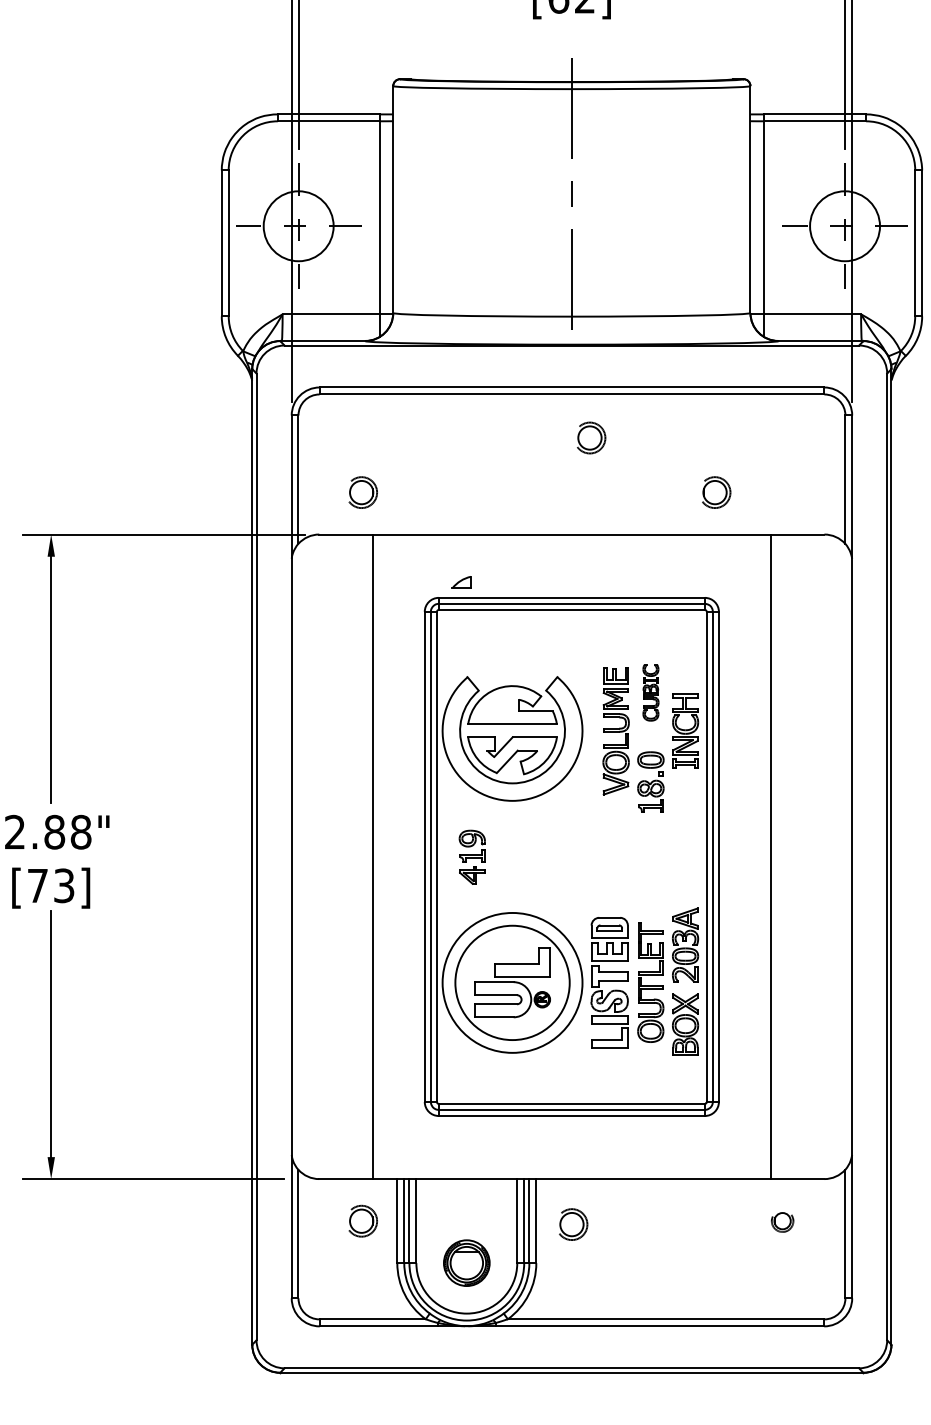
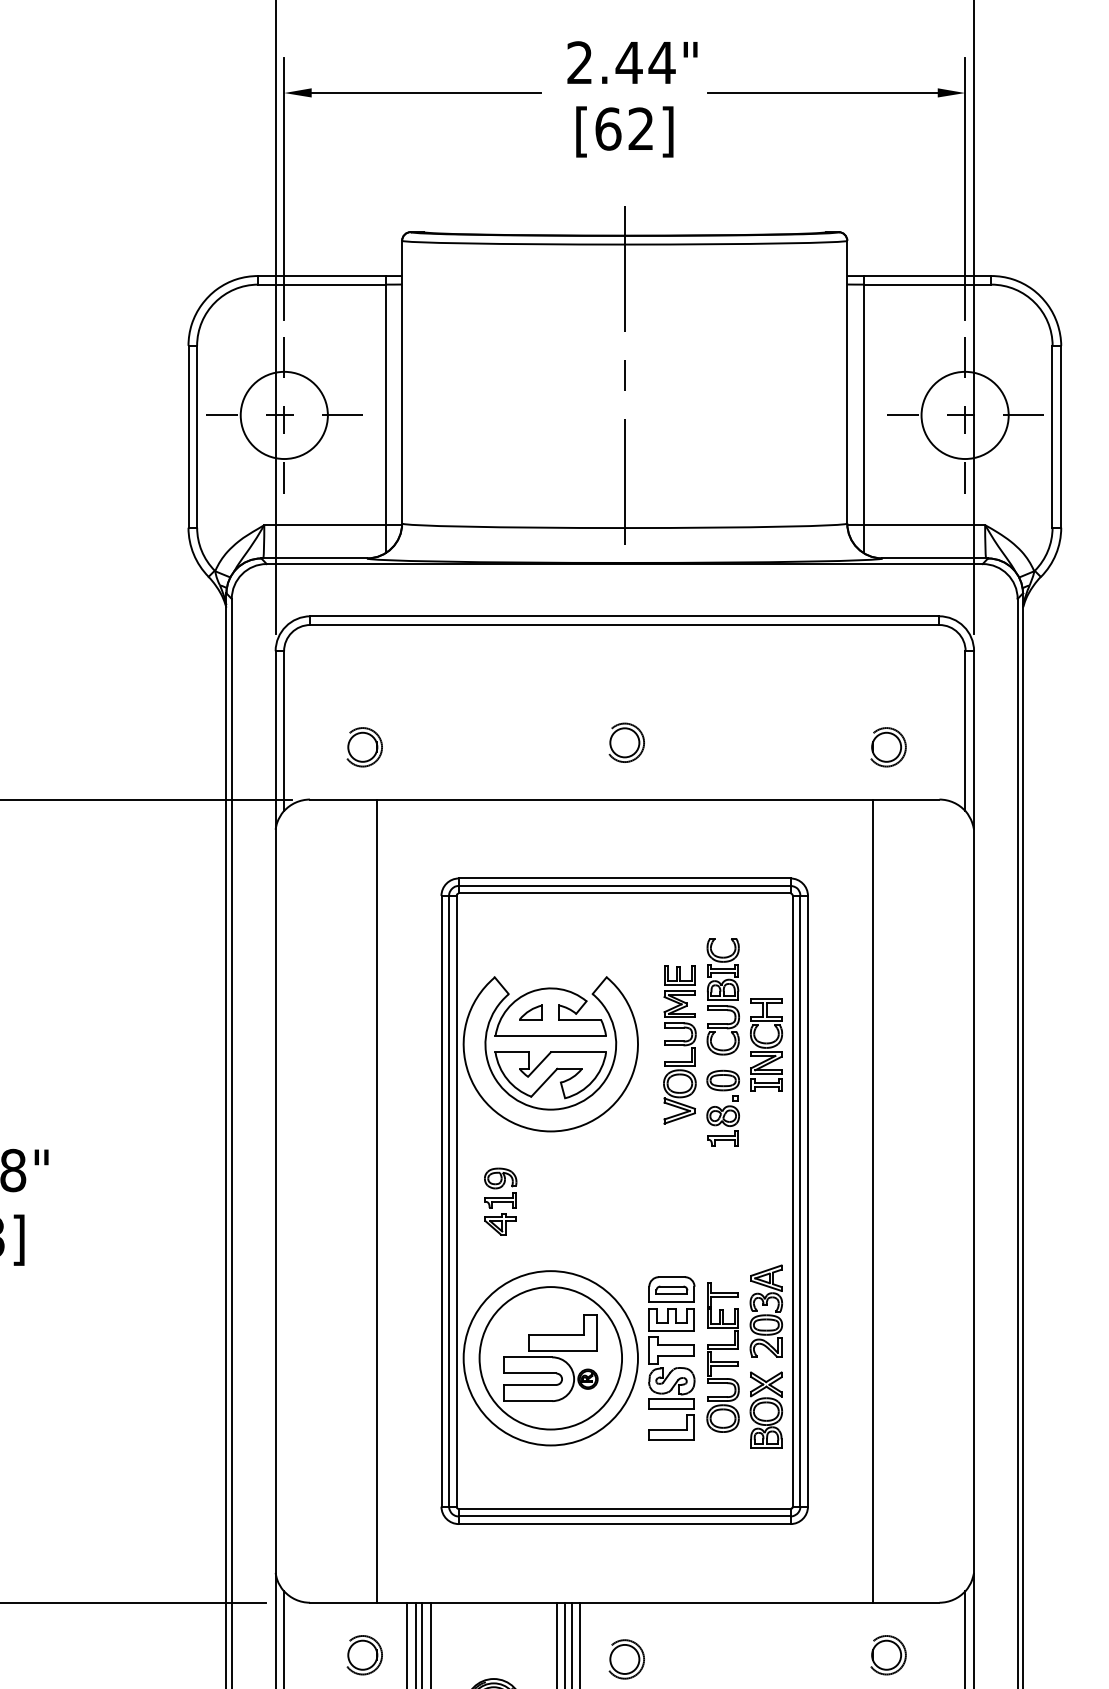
part: (591, 437) -> (626, 742), moved
part: (716, 492) -> (888, 747), moved
part: (461, 582) -> (530, 1012), moved
part: (650, 692) -> (722, 996), size x1.67
part: (783, 1220) -> (888, 1654), size x1.43

